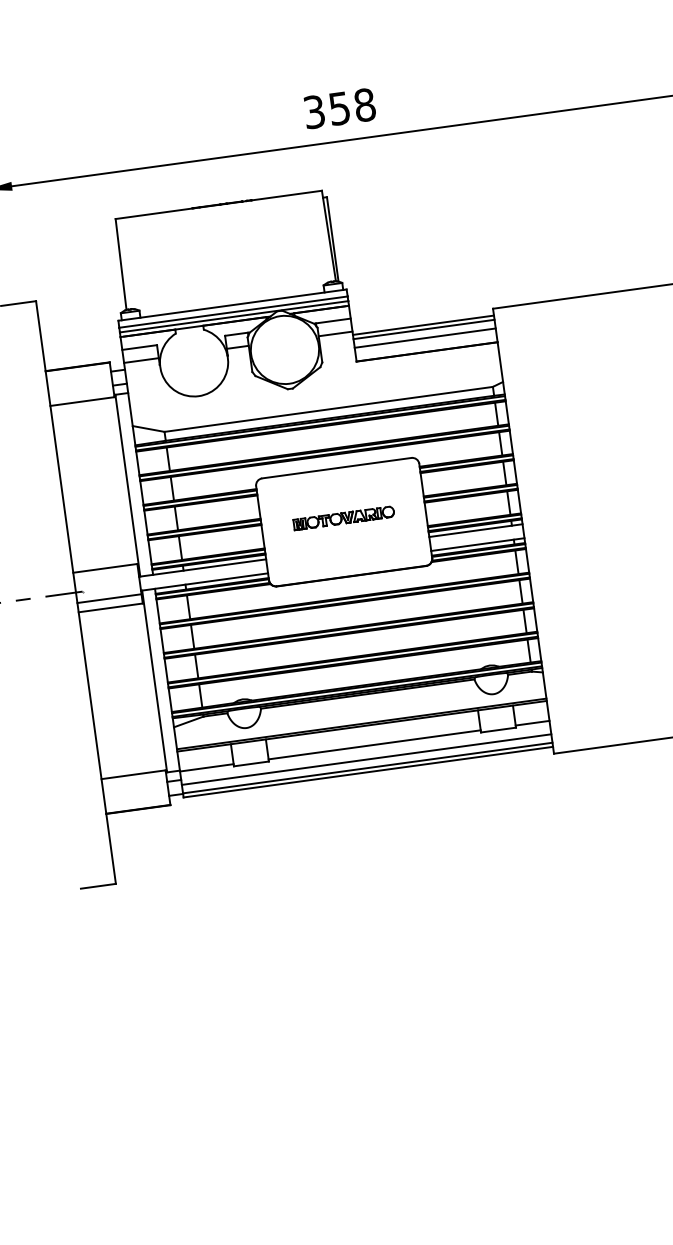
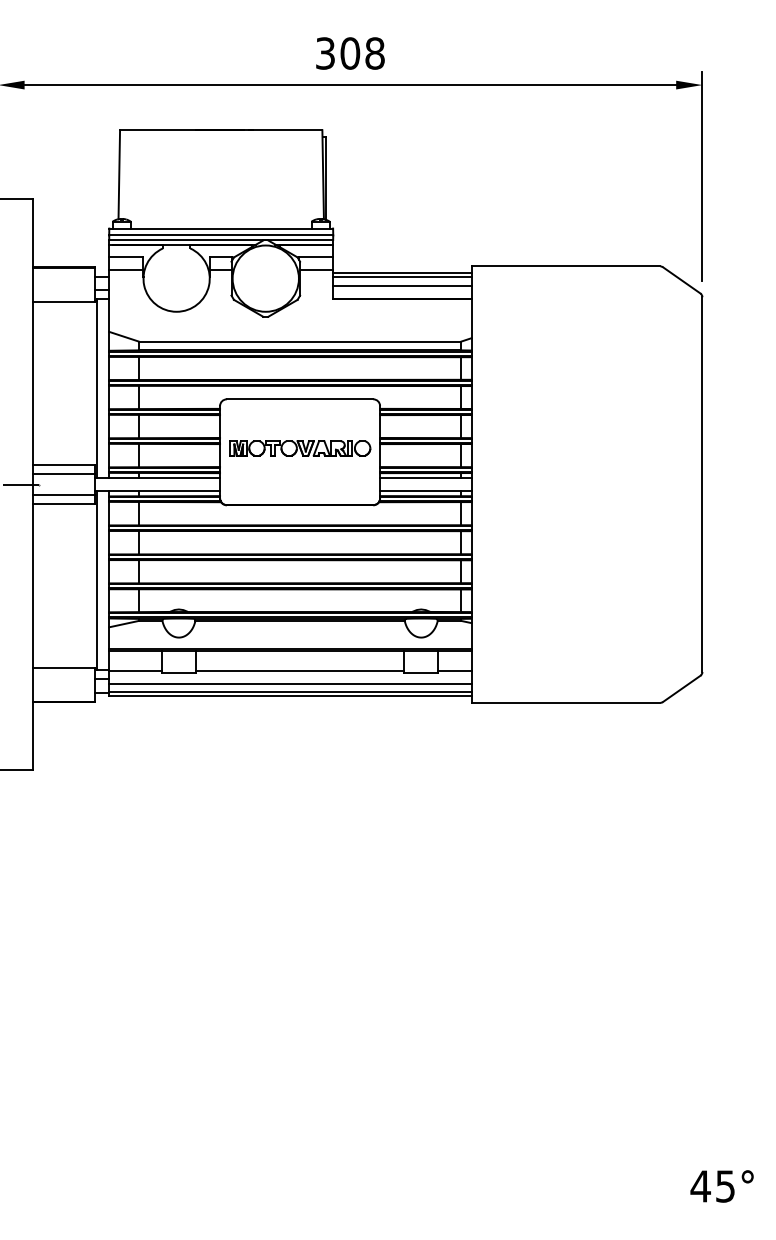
text: (339, 108) -> (350, 53), 358 -> 308
part: (344, 518) -> (300, 448), size x1.43
line: (106, 577) -> (63, 474), added

